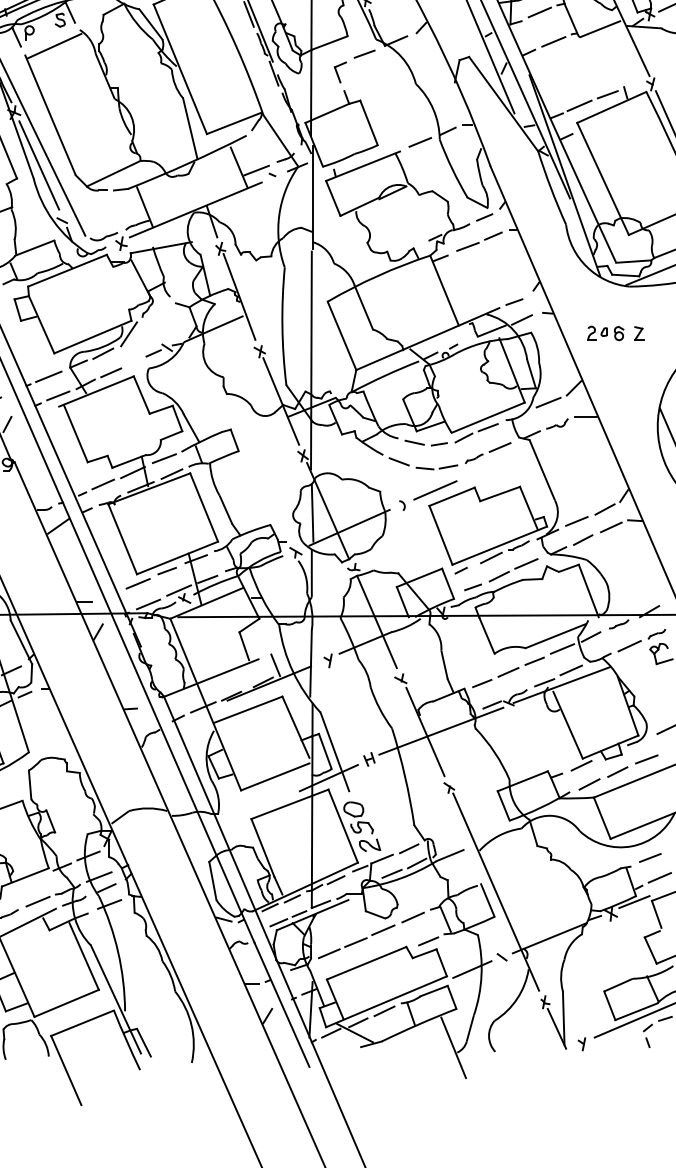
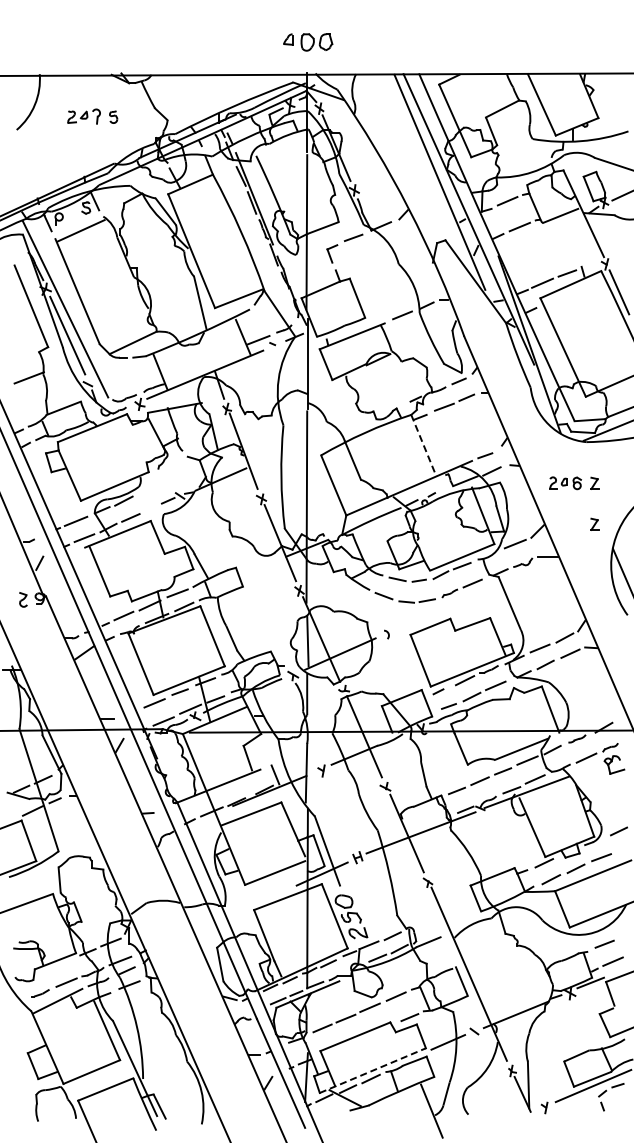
line: (445, 291) -> (424, 446), solid -> dashed
line: (128, 333) -> (146, 483), removed
part: (638, 379) -> (594, 523), added
line: (435, 490) -> (415, 621), removed
line: (386, 1001) -> (372, 1070), solid -> dashed

